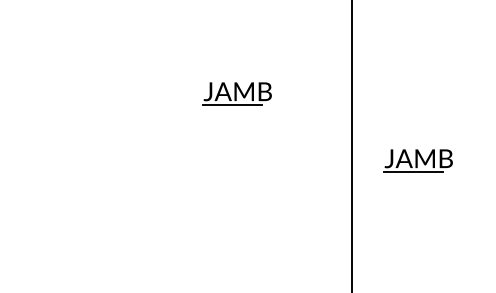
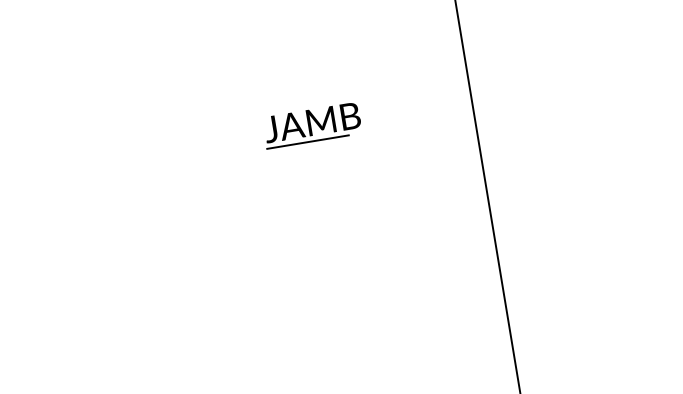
part: (417, 160) -> (579, 177), removed

